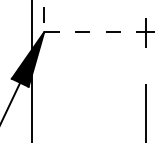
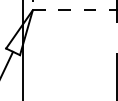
fill: (27, 59) -> (19, 32), removed

